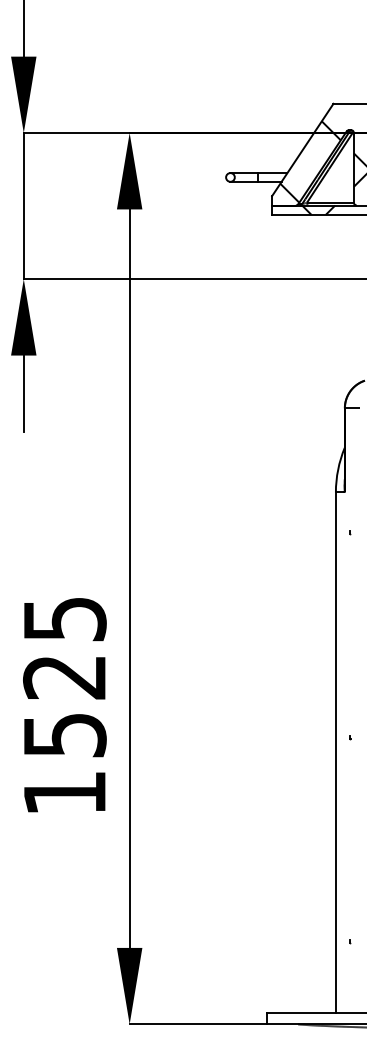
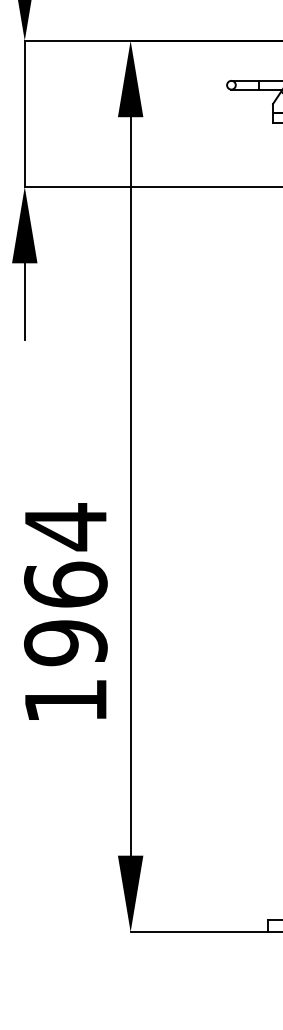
text: (64, 676) -> (65, 584), 1525 -> 1964

